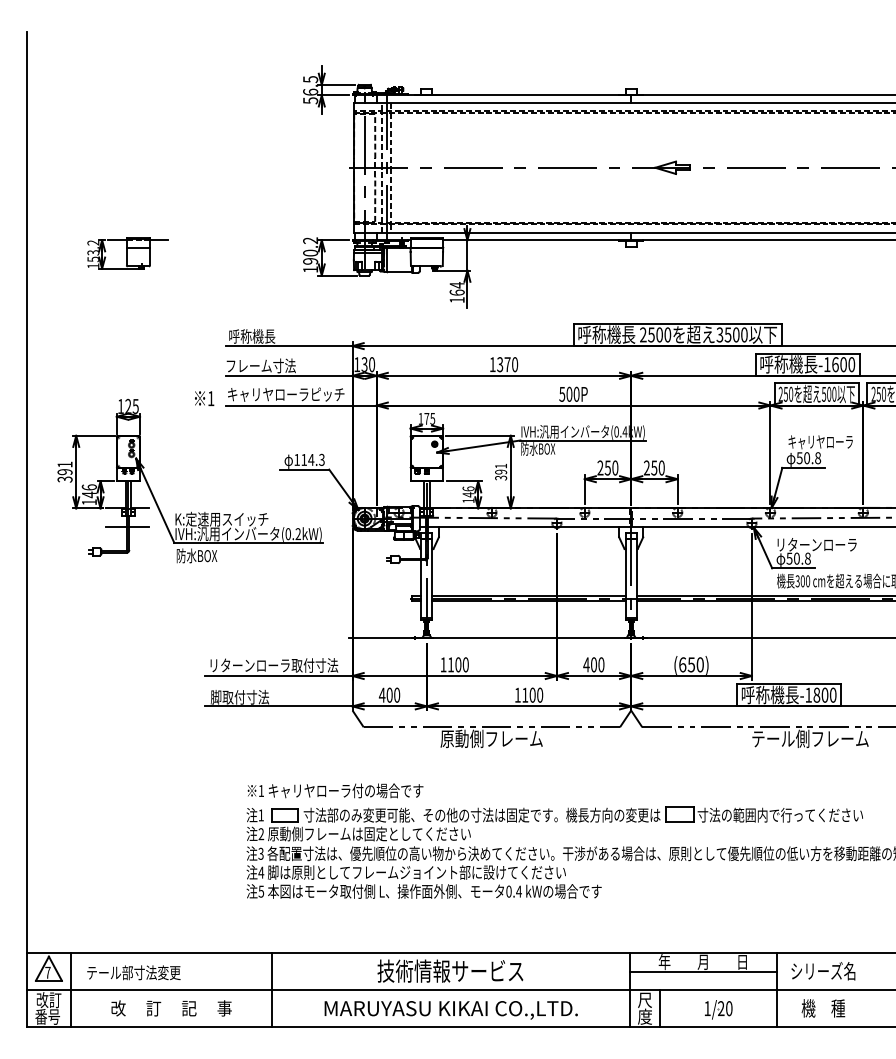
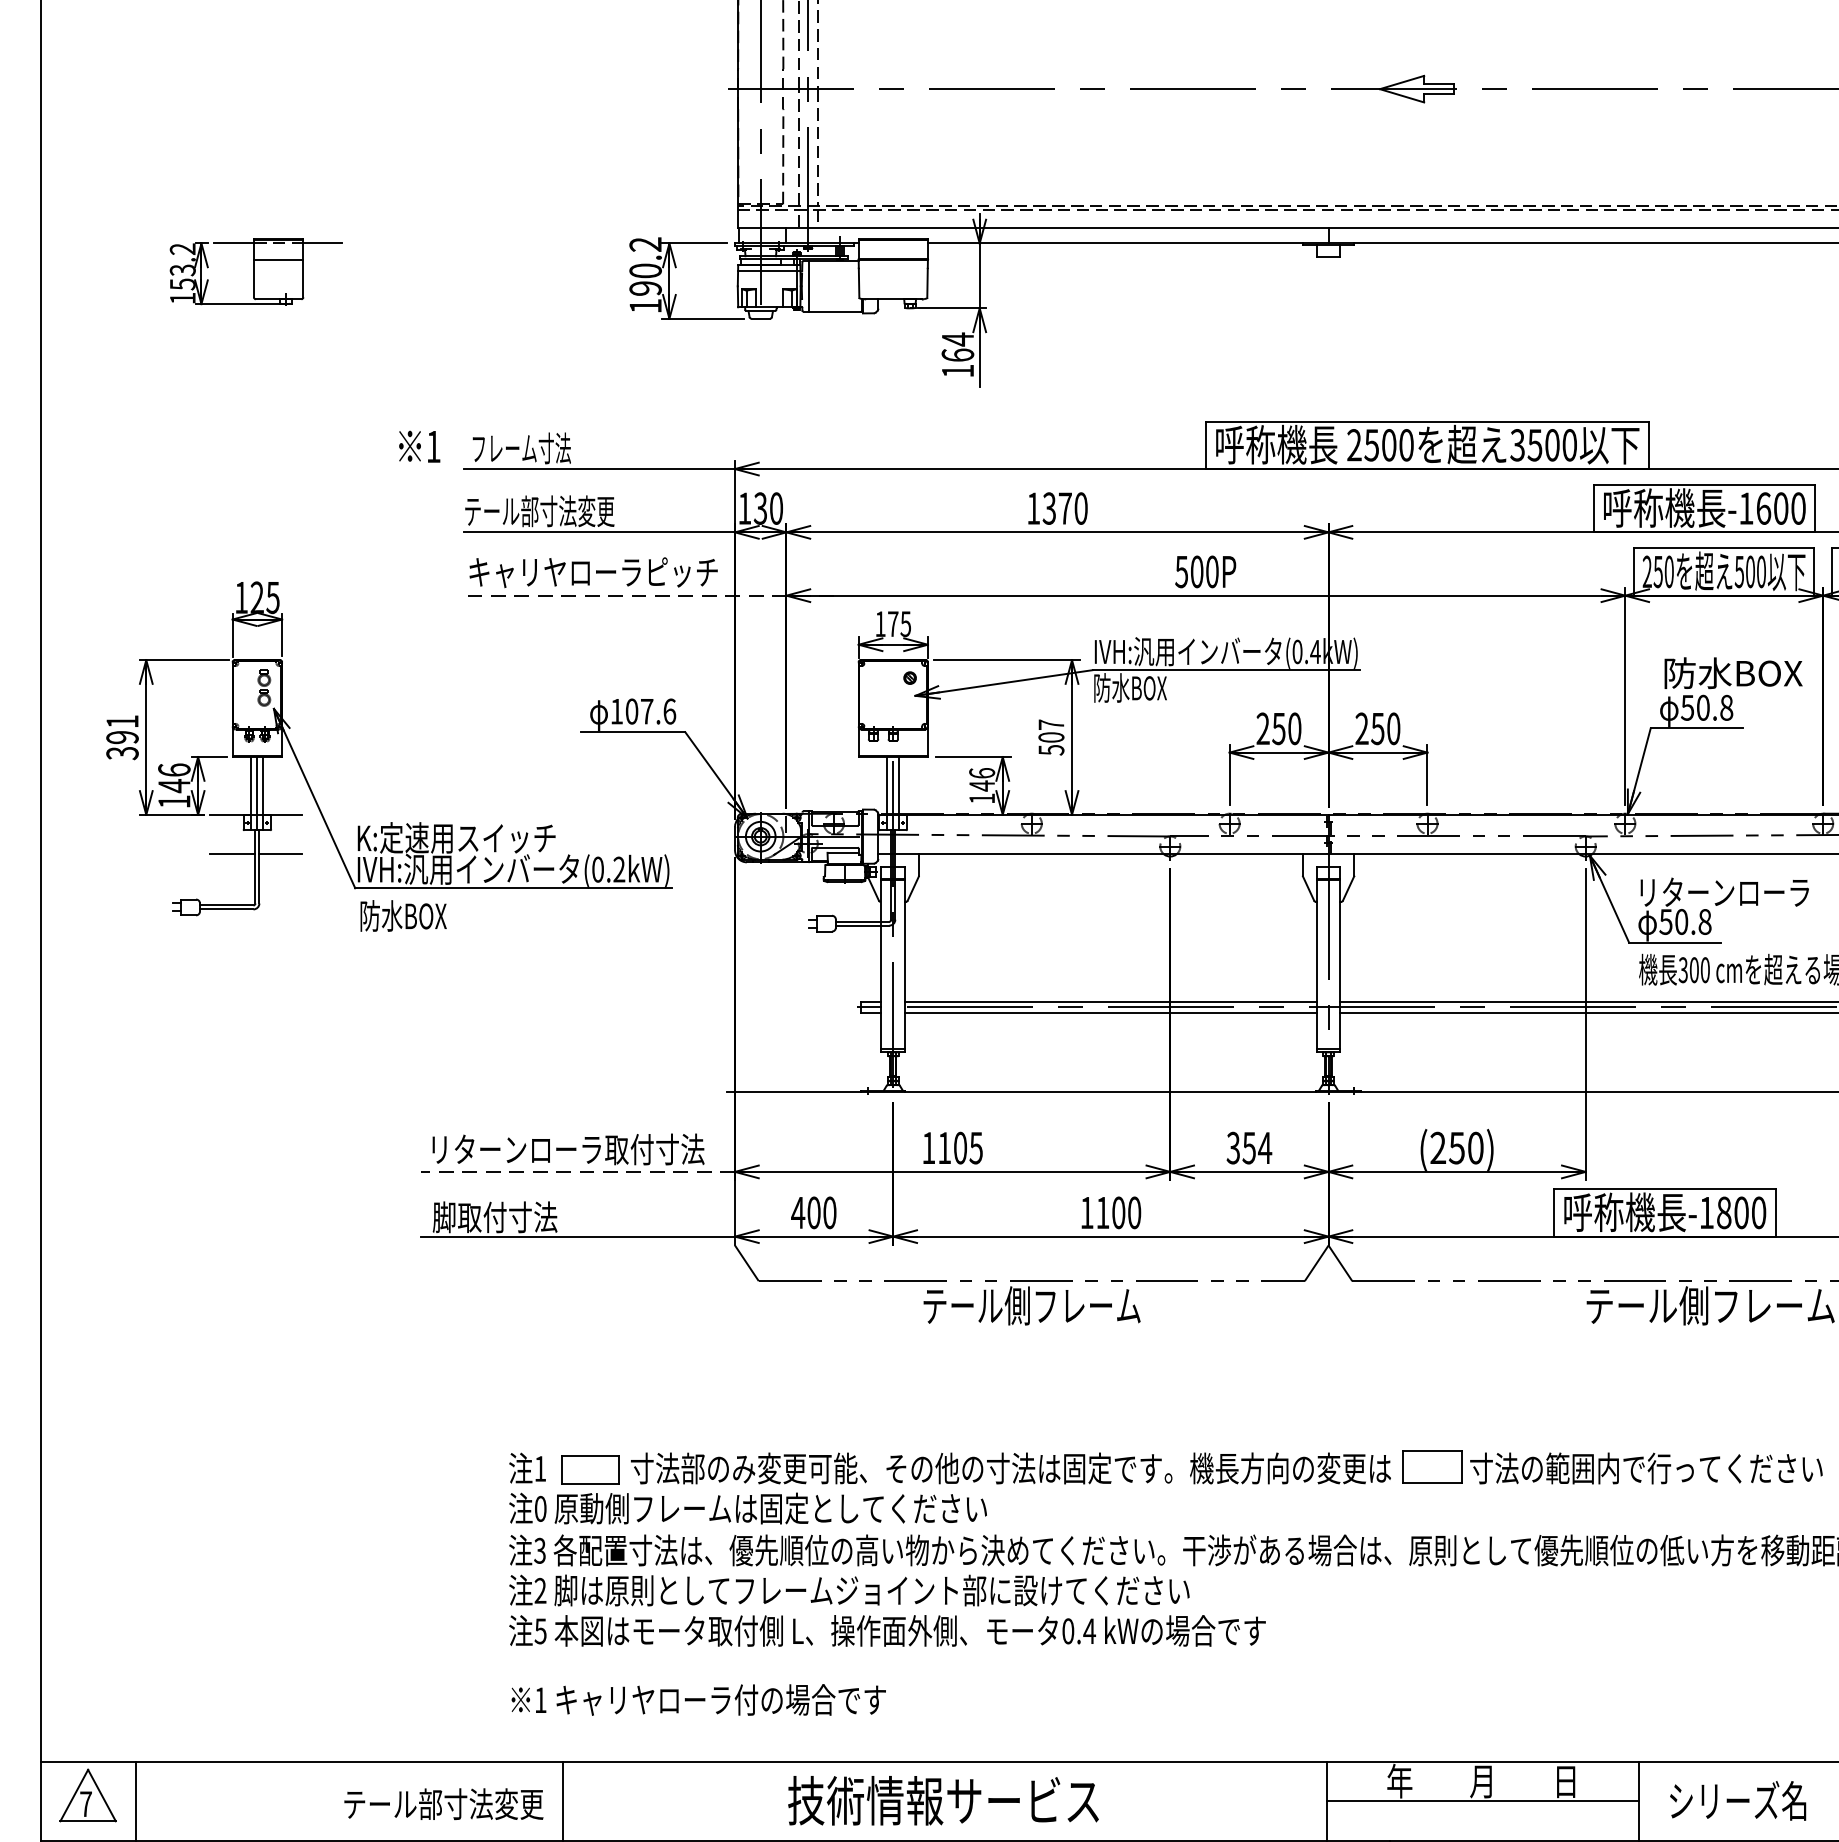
text: (252, 336) -> (521, 448), 呼称機長 -> フレーム寸法
text: (260, 365) -> (538, 510), フレーム寸法 -> テール部寸法変更
text: (204, 398) -> (419, 446), moved
line: (312, 405) -> (649, 595), solid -> dashed
text: (820, 441) -> (1731, 672), キャリヤローラ -> 防水BOX
text: (312, 459) -> (649, 710), 114.3 -> 107.6
text: (501, 471) -> (1052, 736), 391 -> 507
text: (465, 664) -> (975, 1147), 1100 -> 1105
text: (593, 664) -> (1248, 1147), 400 -> 354
text: (682, 664) -> (1437, 1147), (650) -> (250)
line: (278, 676) -> (577, 1172), solid -> dashed
text: (491, 738) -> (1030, 1305), 原動側フレーム -> テール側フレーム
text: (335, 790) -> (698, 1699), moved
text: (261, 834) -> (540, 1509), 2 -> 0
text: (261, 872) -> (540, 1590), 4 -> 2
text: (133, 972) -> (442, 1803), moved

